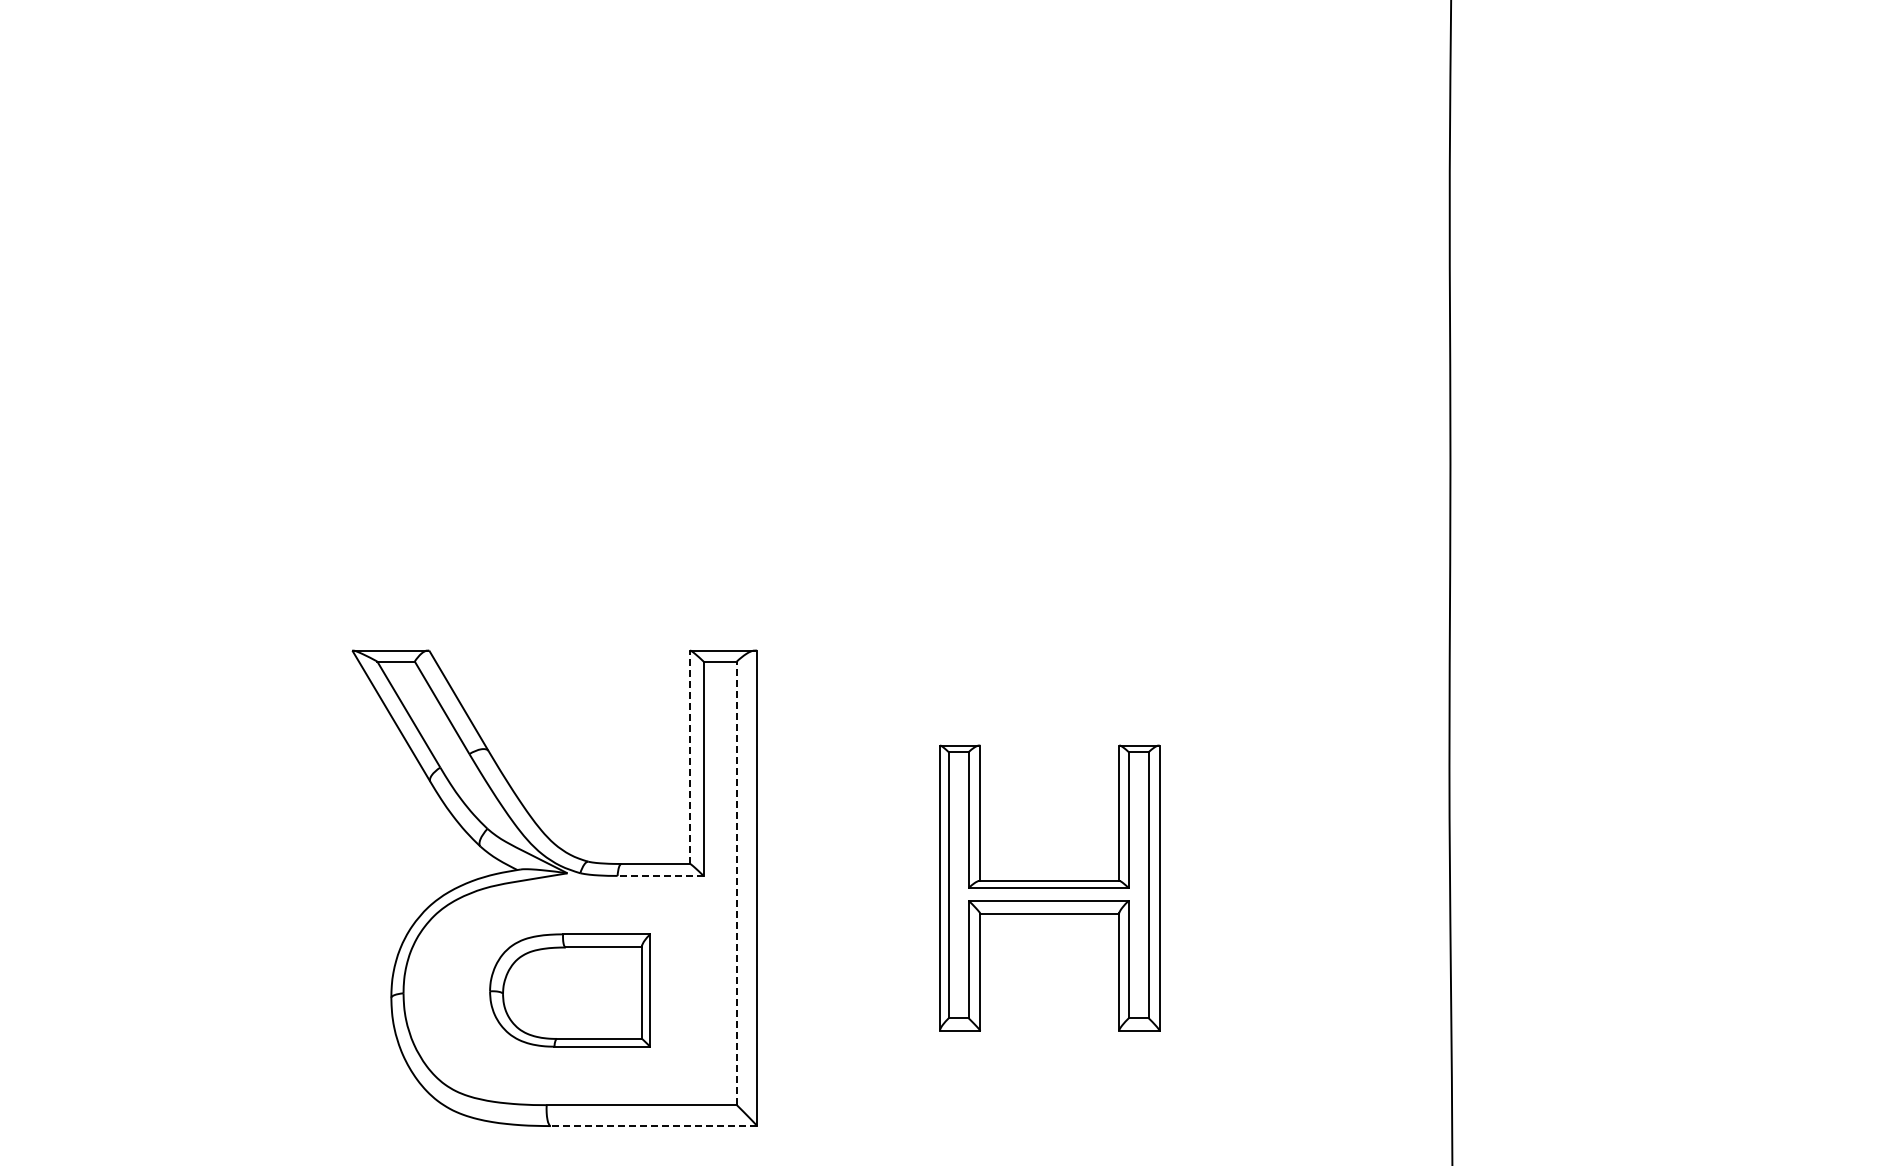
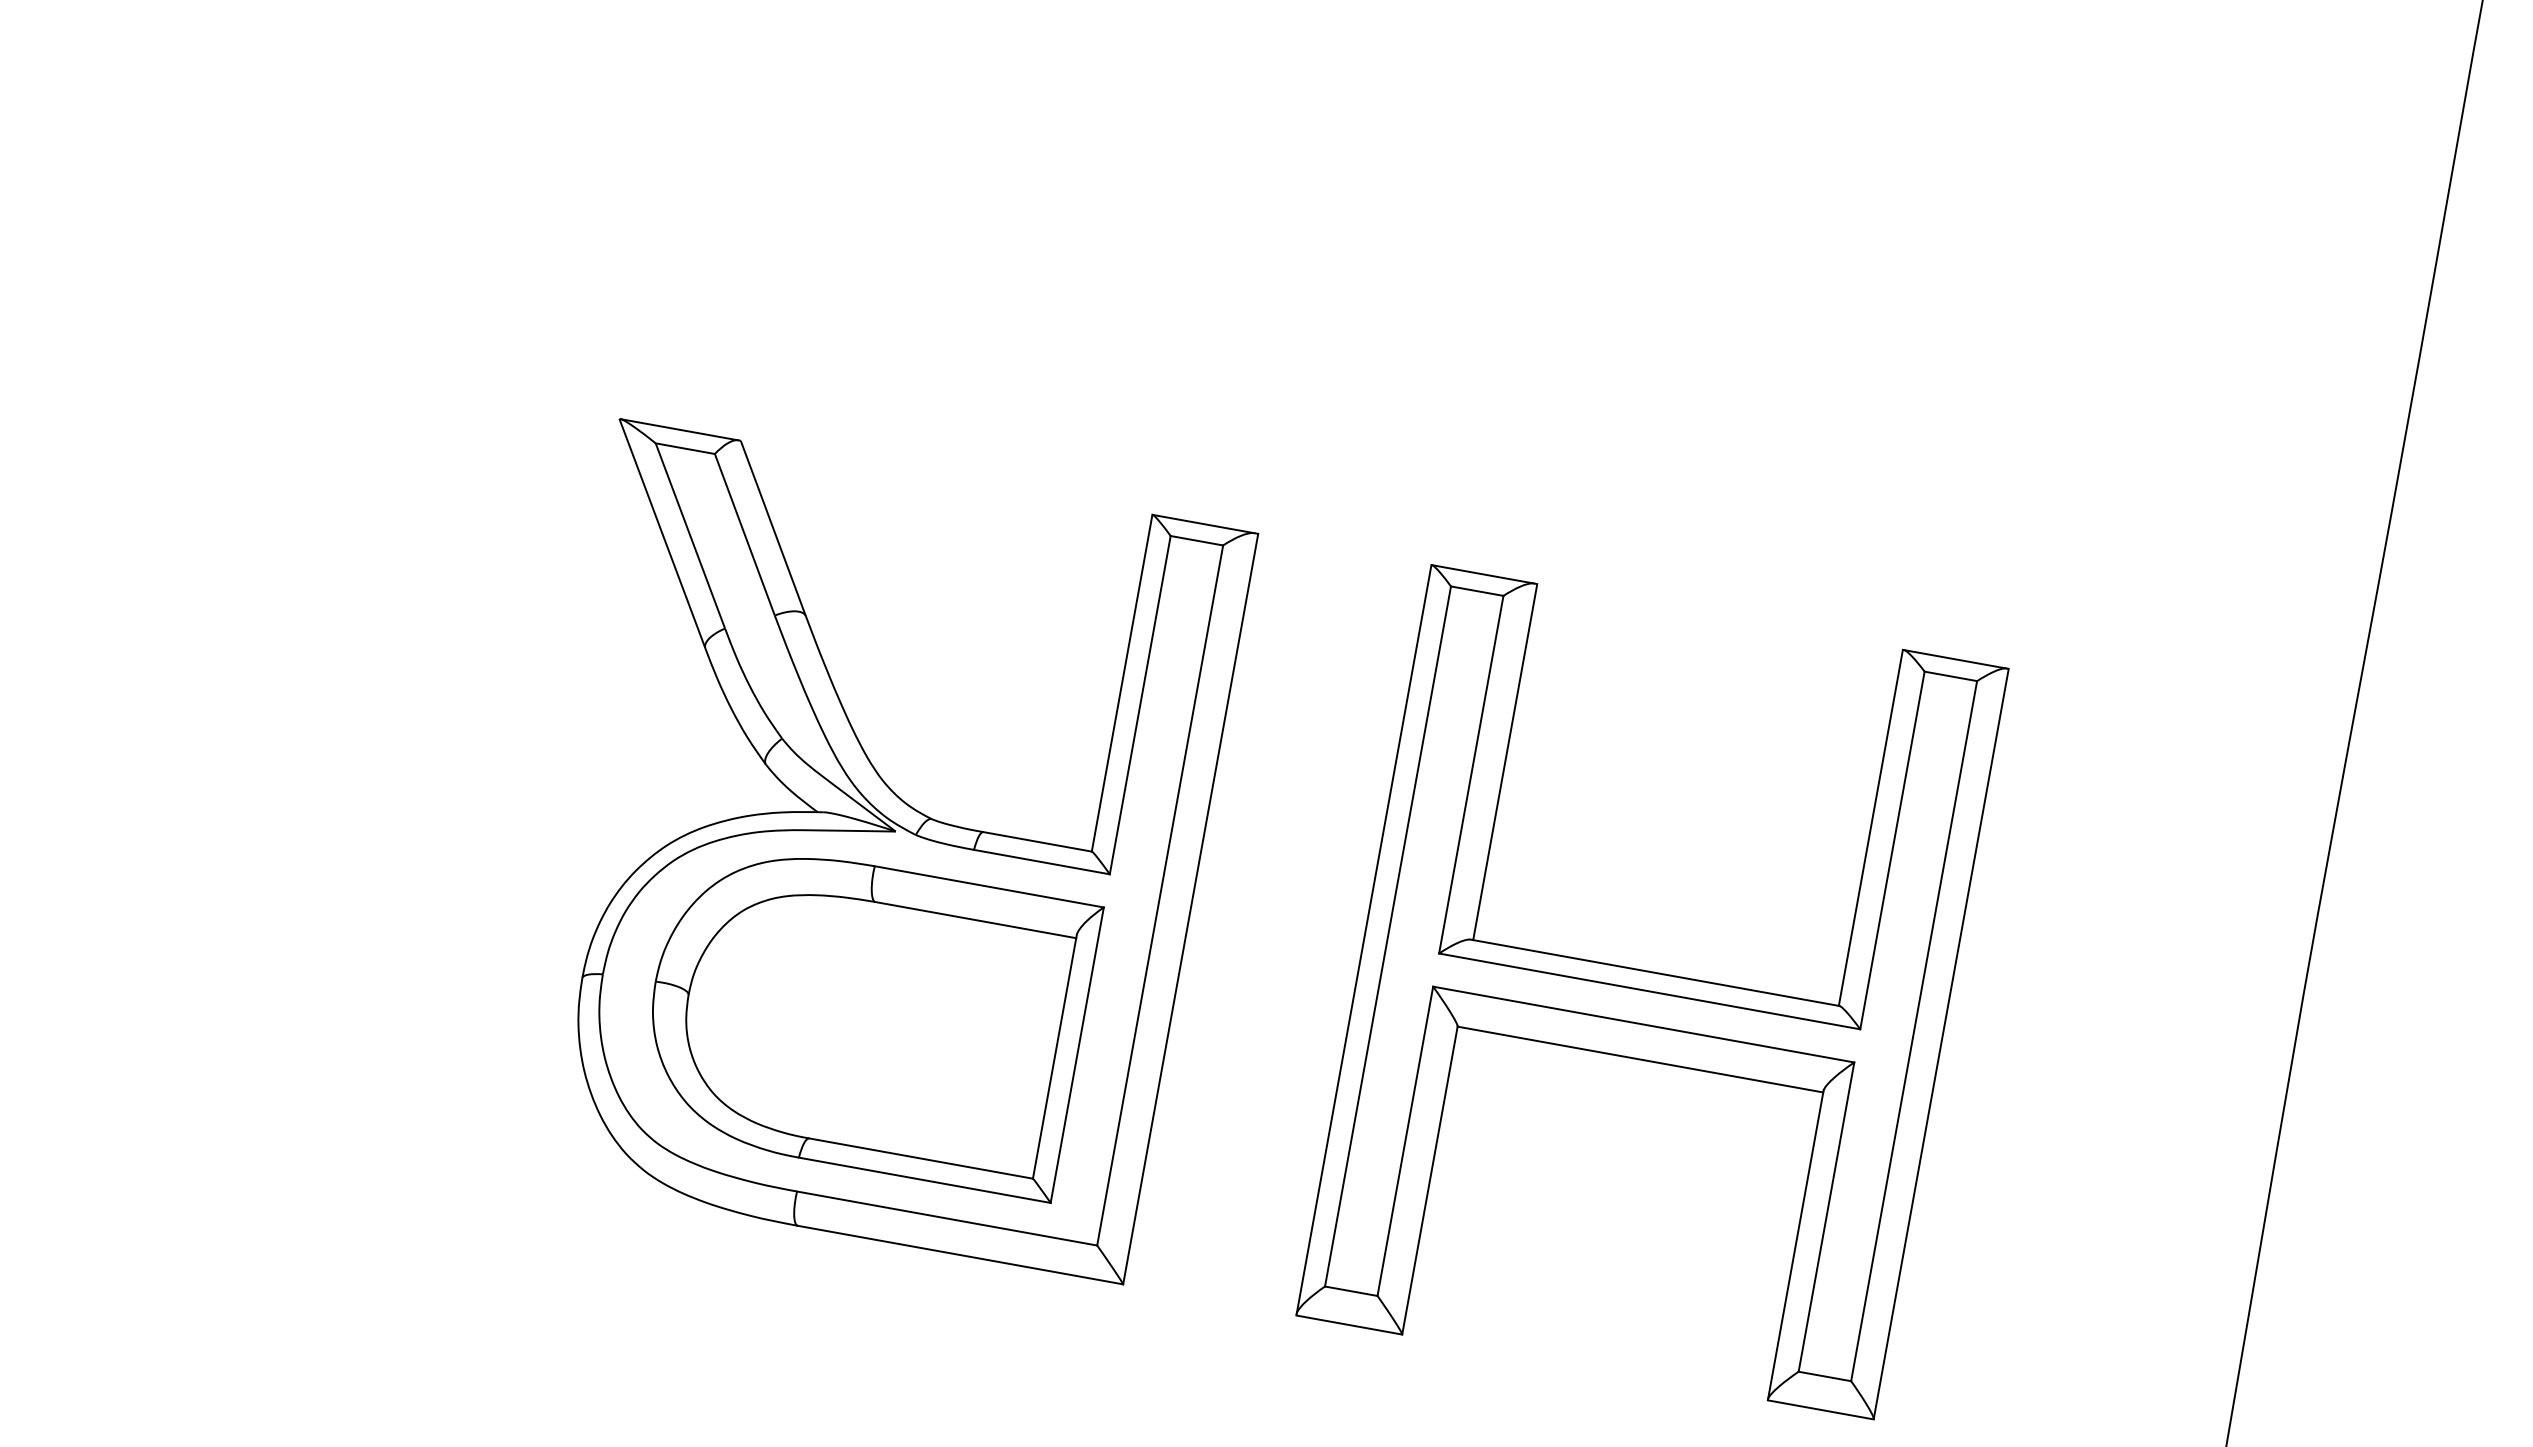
line: (690, 757) -> (1122, 683), dashed -> solid
line: (660, 875) -> (1041, 861), dashed -> solid
line: (736, 883) -> (1159, 895), dashed -> solid
part: (1049, 887) -> (1652, 990), size x1.67
part: (569, 990) -> (865, 1017), size x1.67
line: (653, 1126) -> (959, 1255), dashed -> solid

